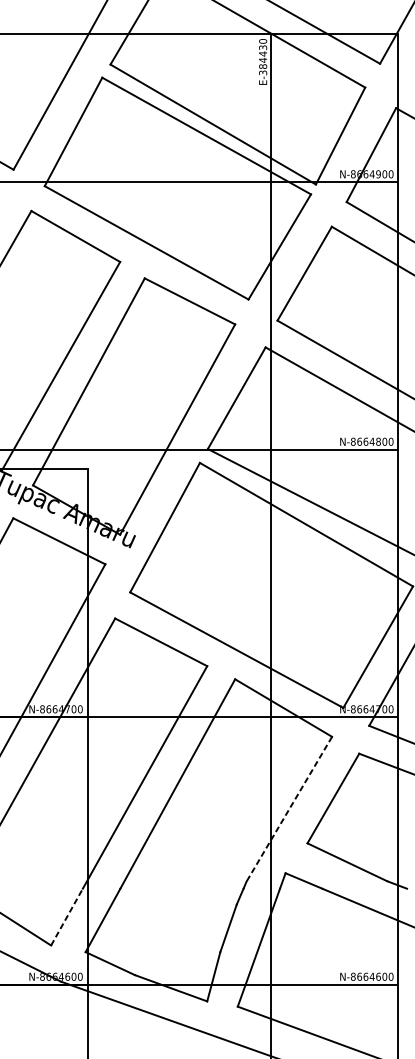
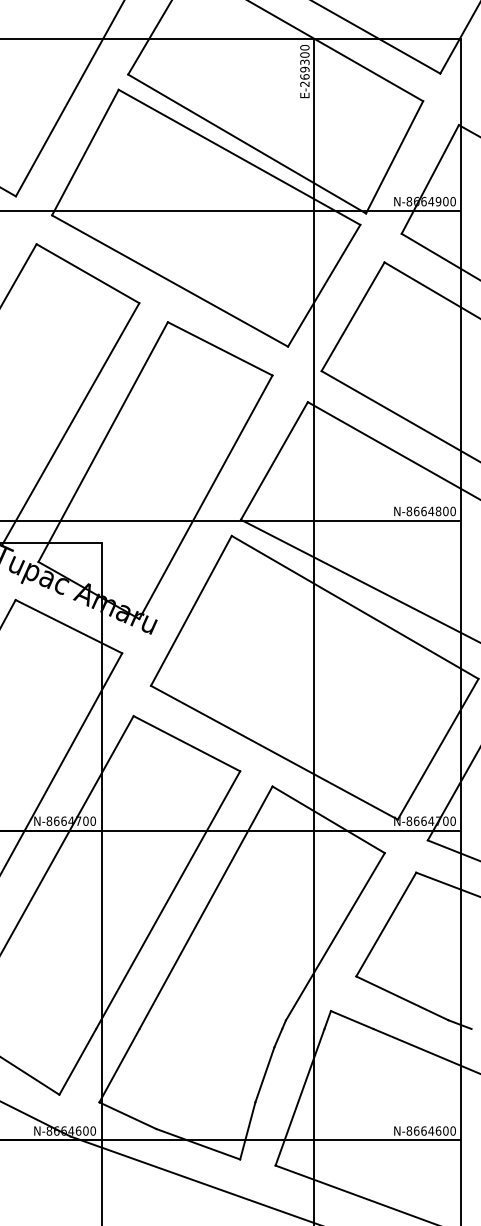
text: (262, 60) -> (304, 69), E-384430 -> E-269300
line: (289, 809) -> (335, 937), dashed -> solid
line: (66, 916) -> (77, 1061), dashed -> solid

